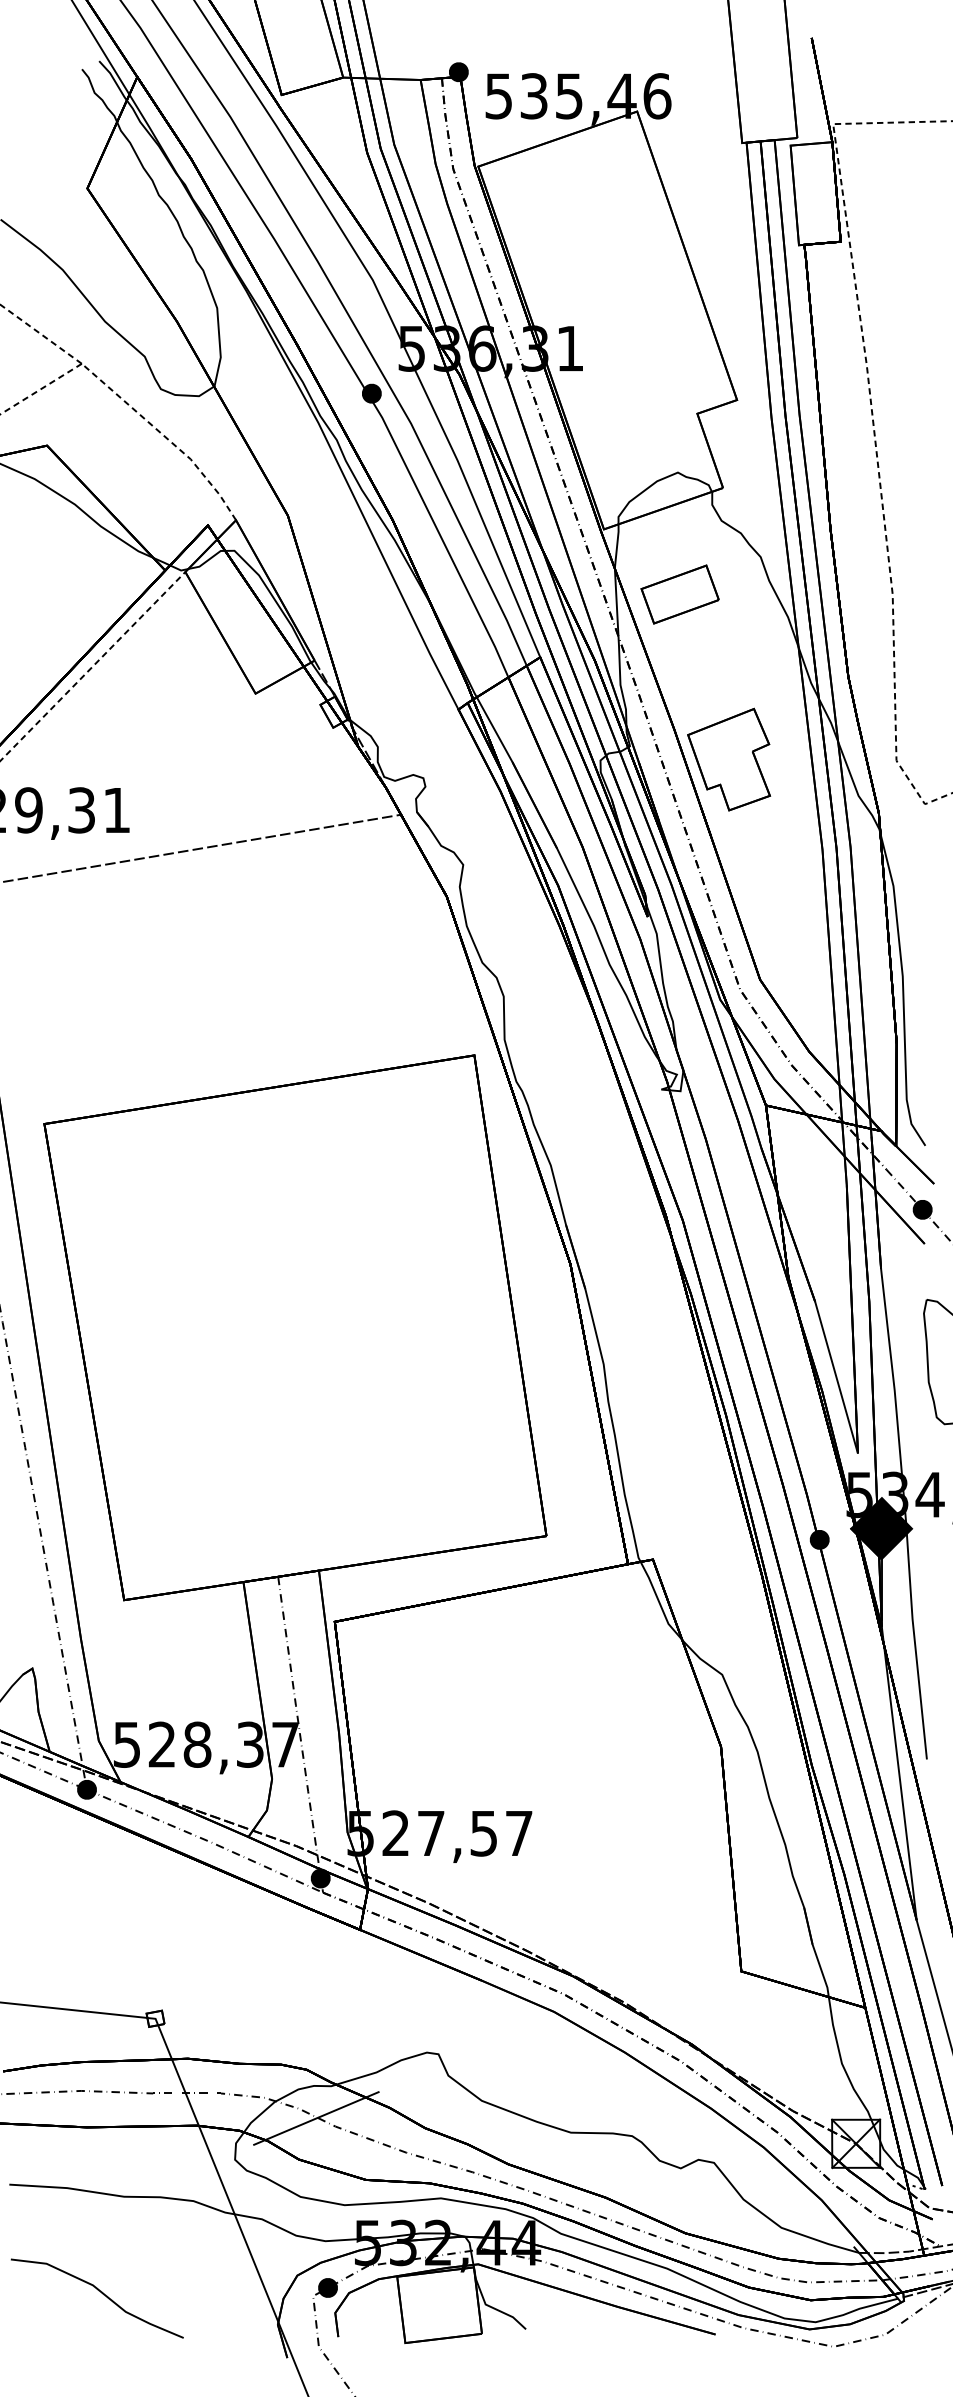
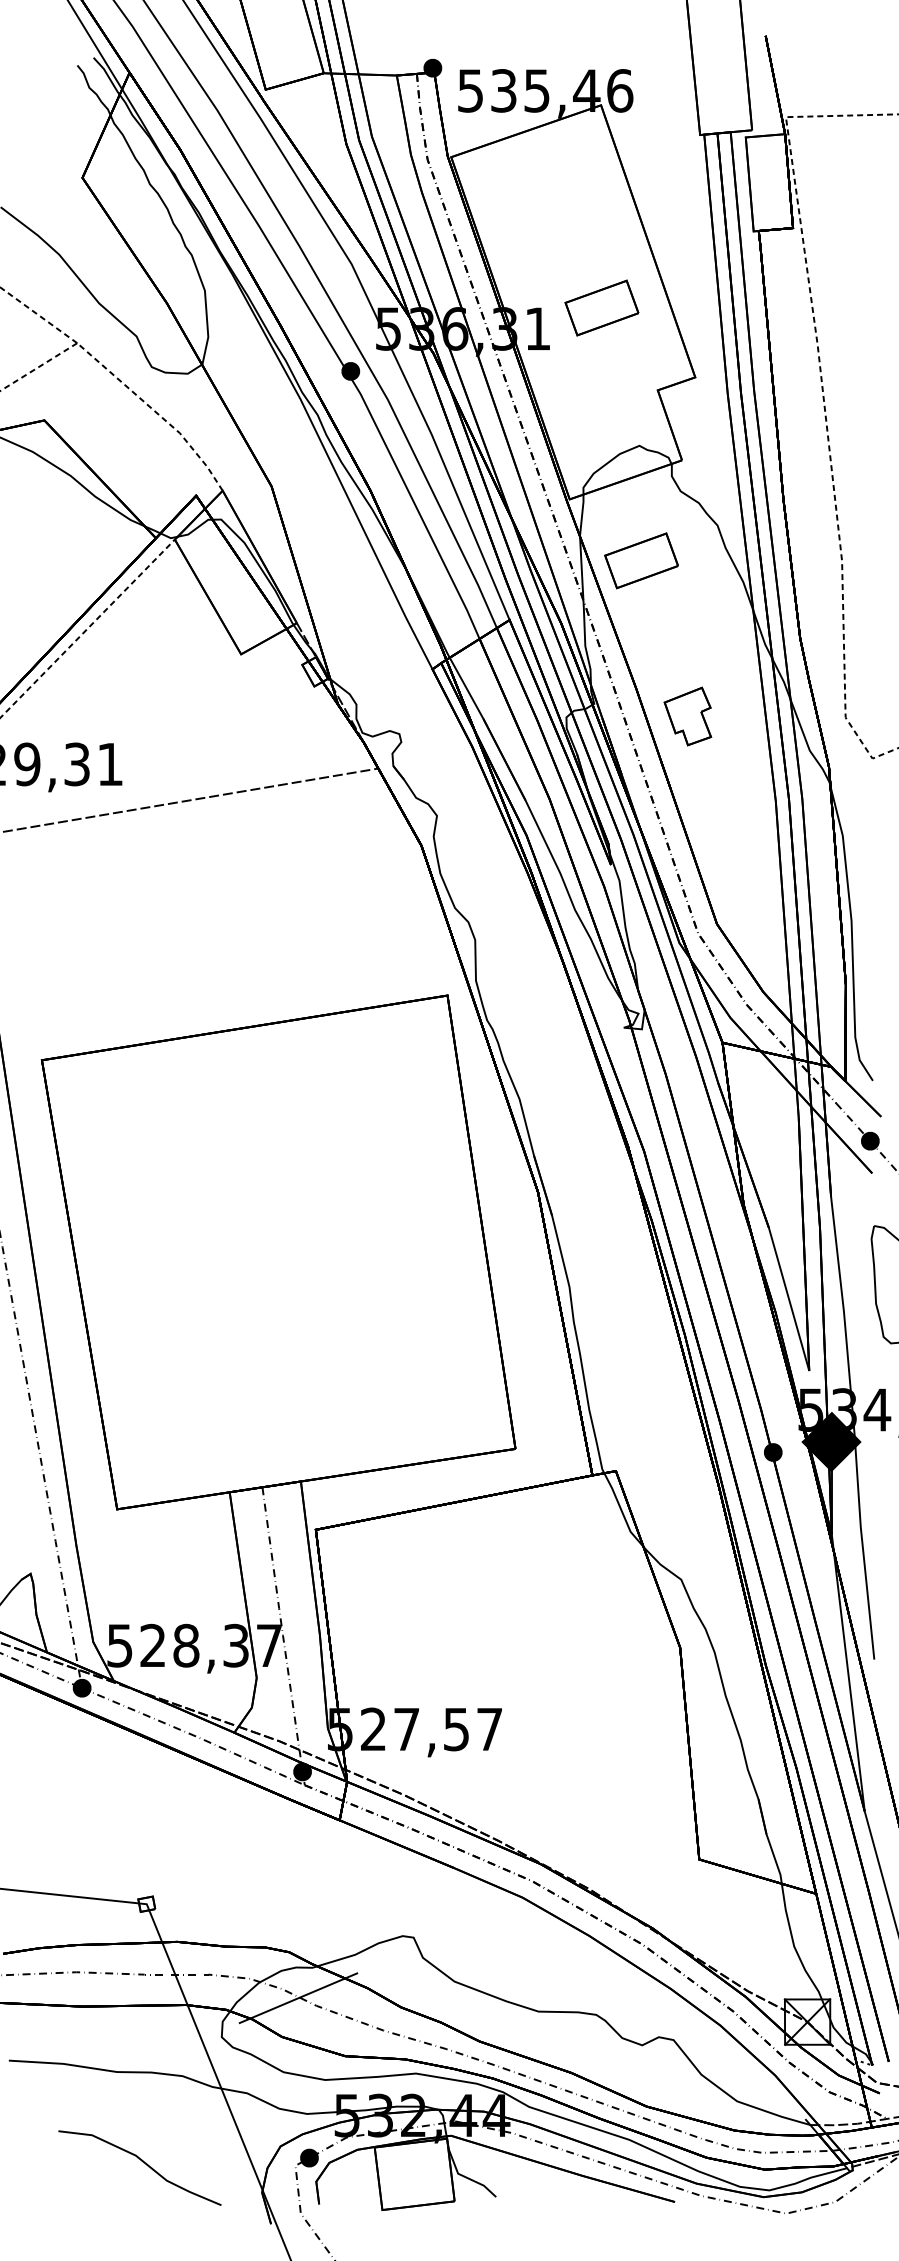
part: (637, 326) -> (601, 308), added
part: (729, 759) -> (688, 716), size x0.6
curve: (101, 2293) -> (143, 2163), moved

